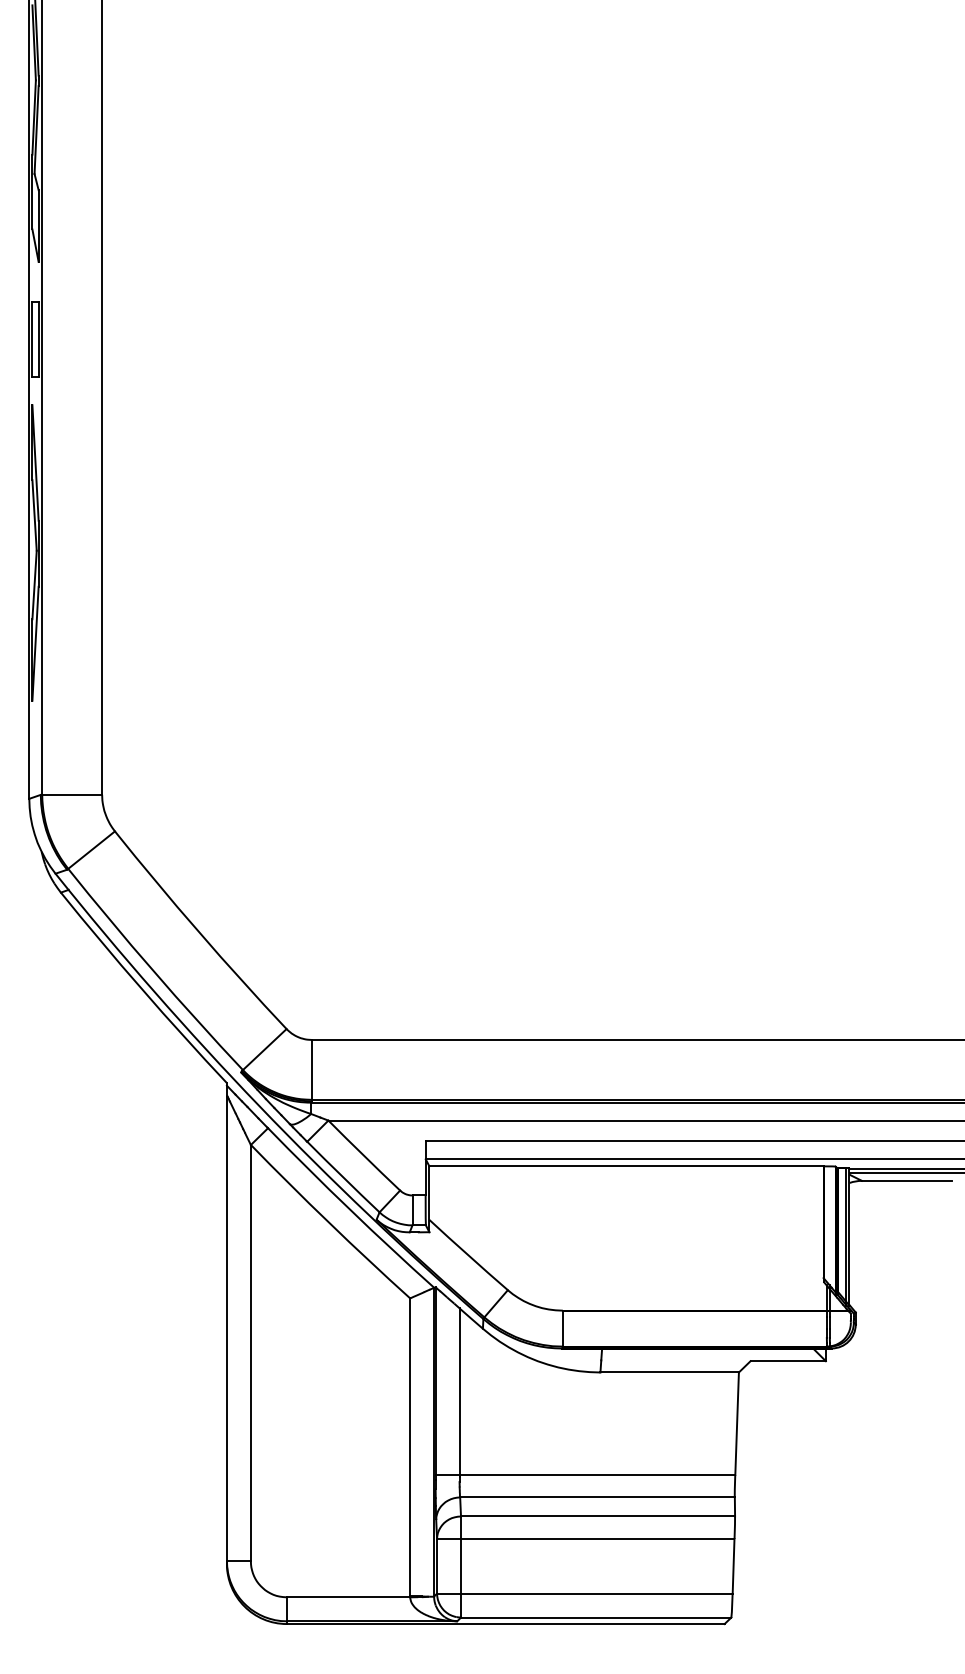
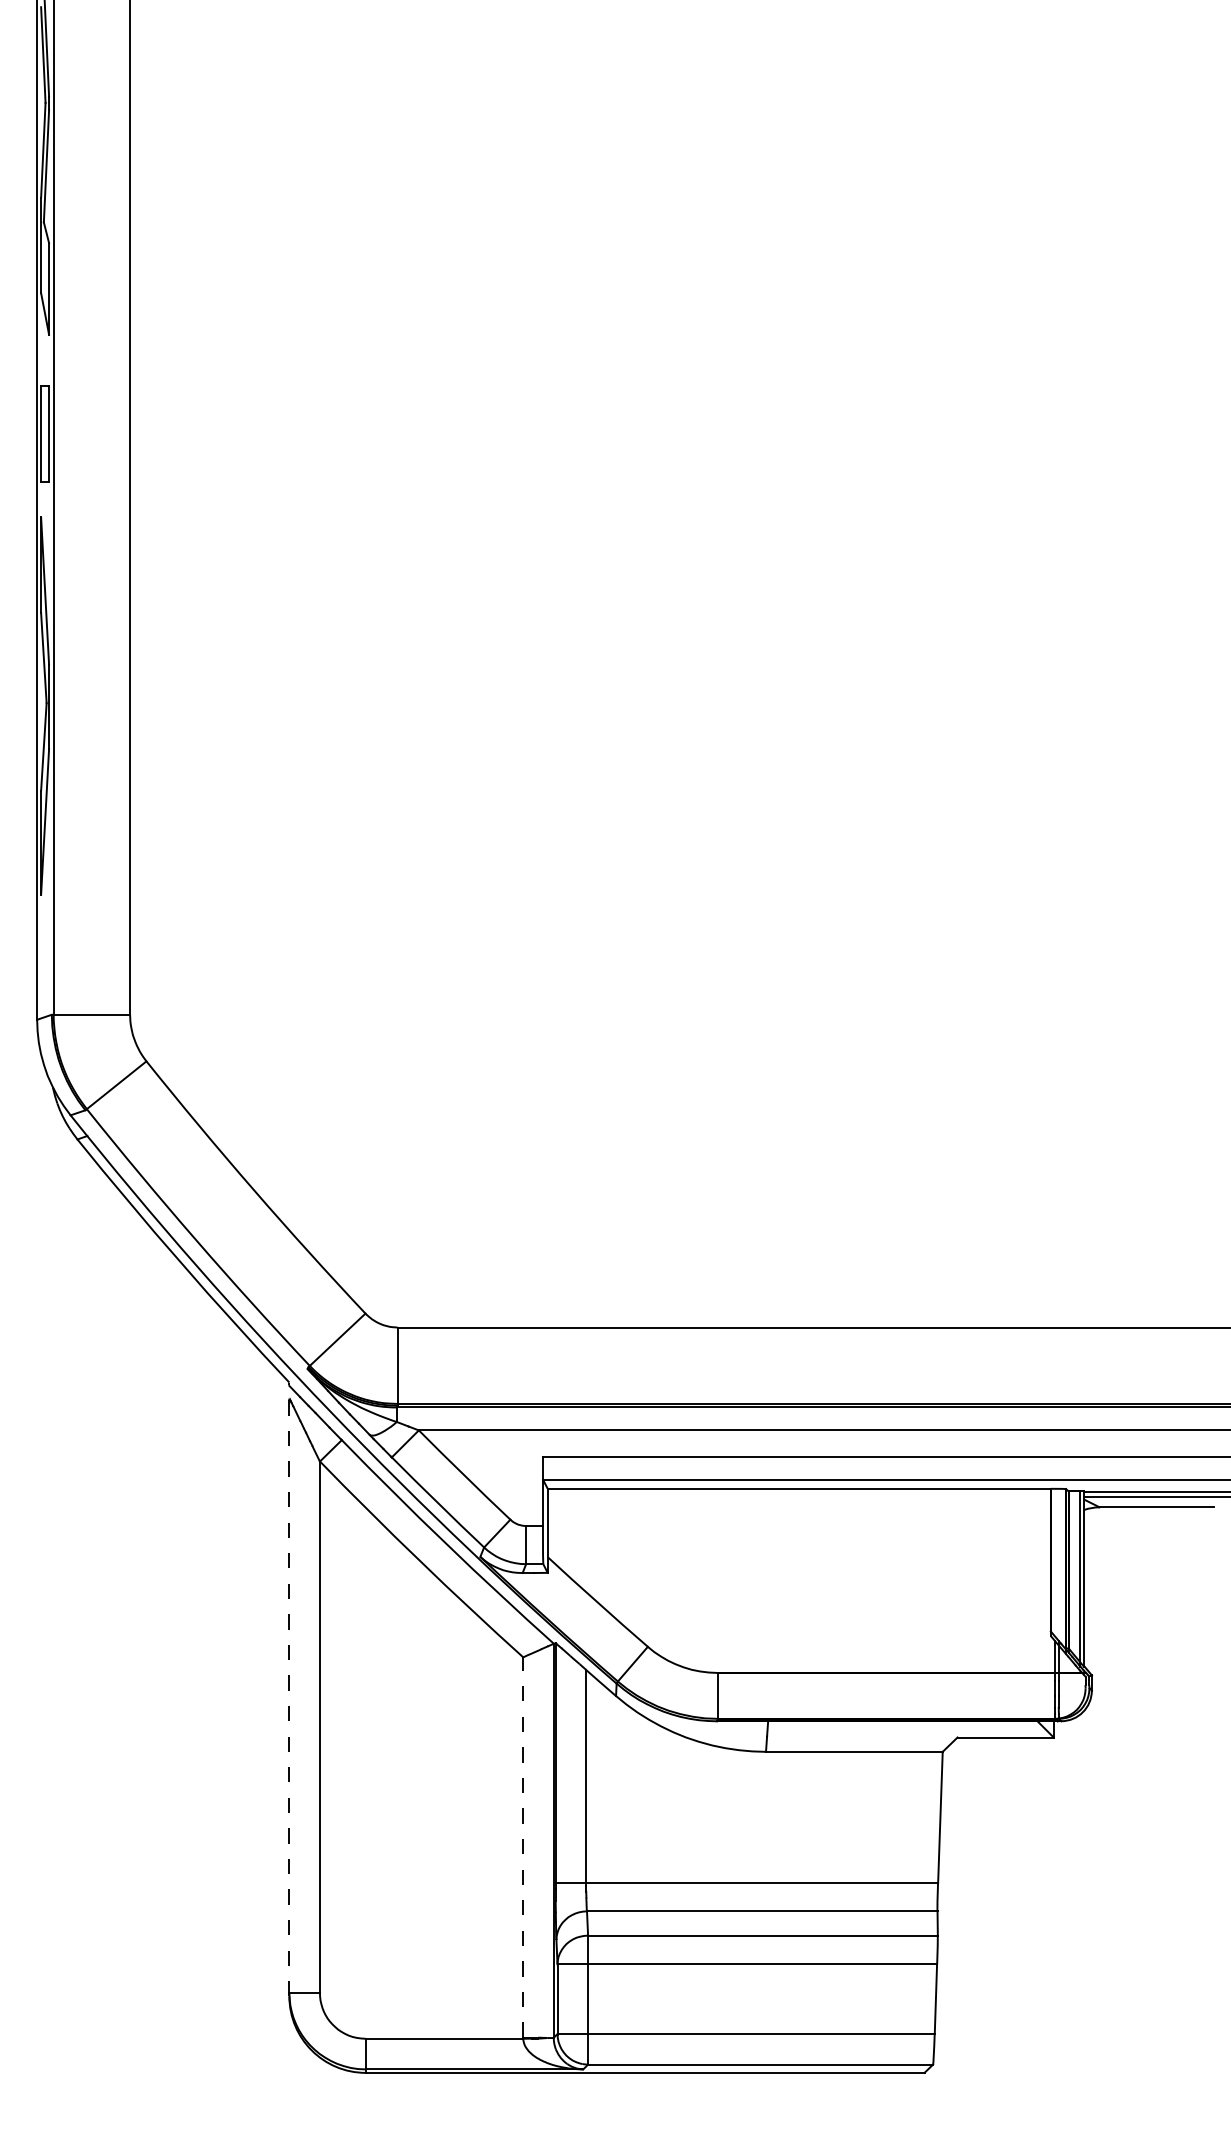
line: (227, 1323) -> (289, 1689), solid -> dashed
line: (410, 1447) -> (523, 1847), solid -> dashed

